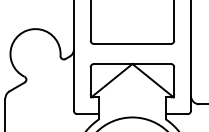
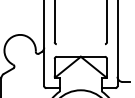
line: (131, 44) -> (80, 44), removed

